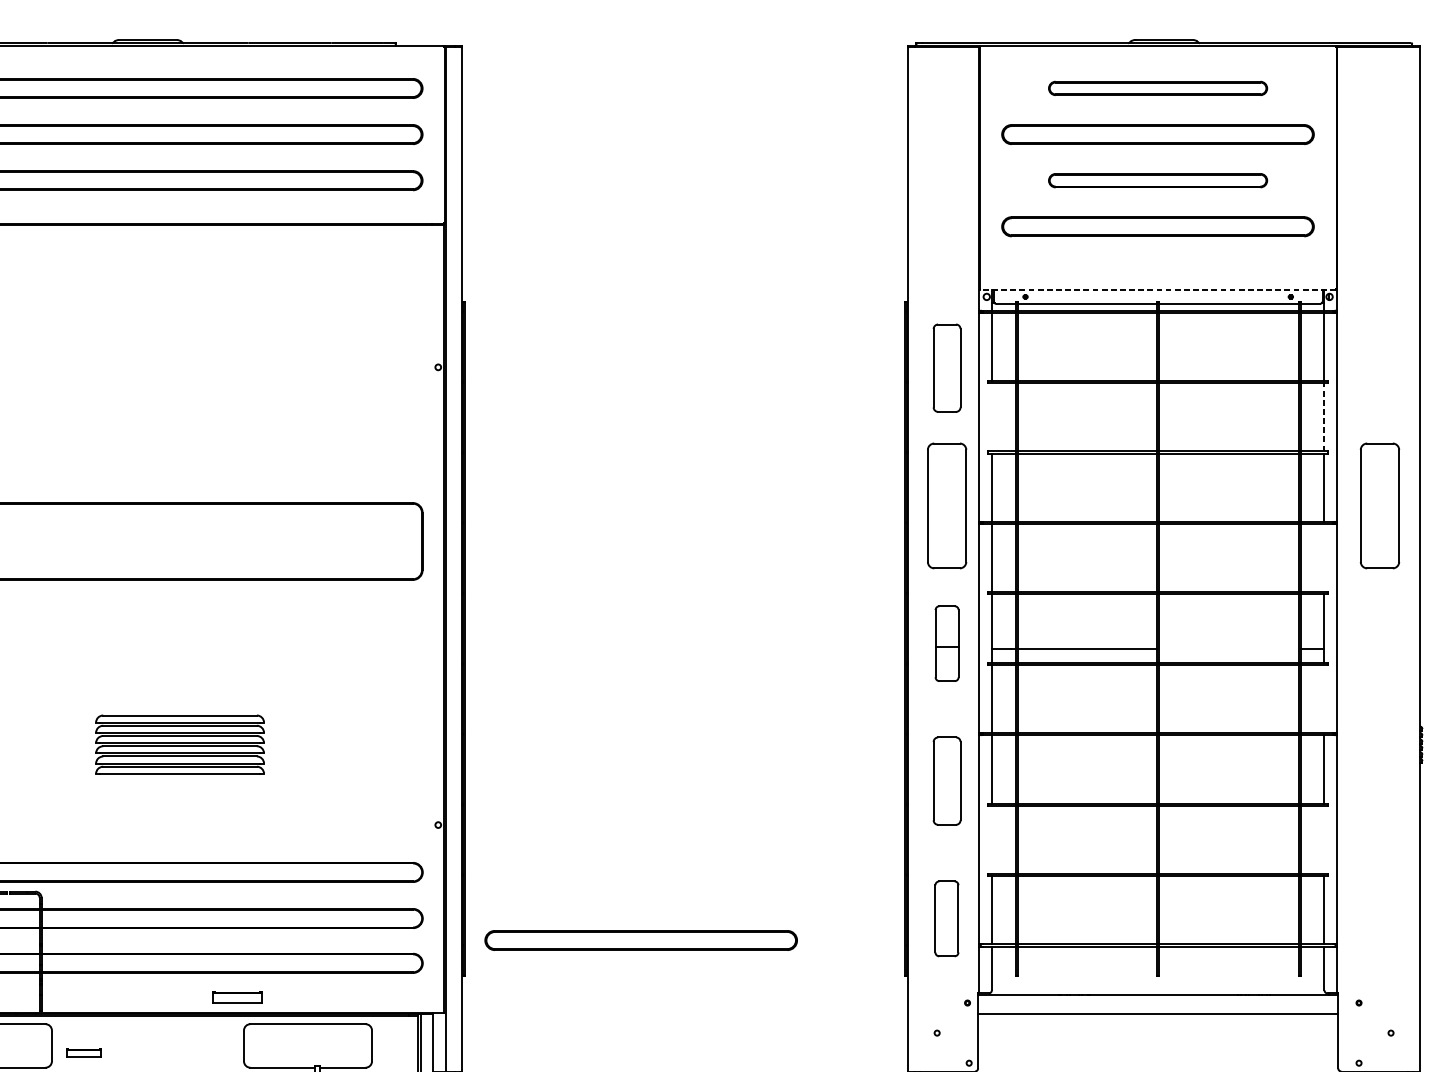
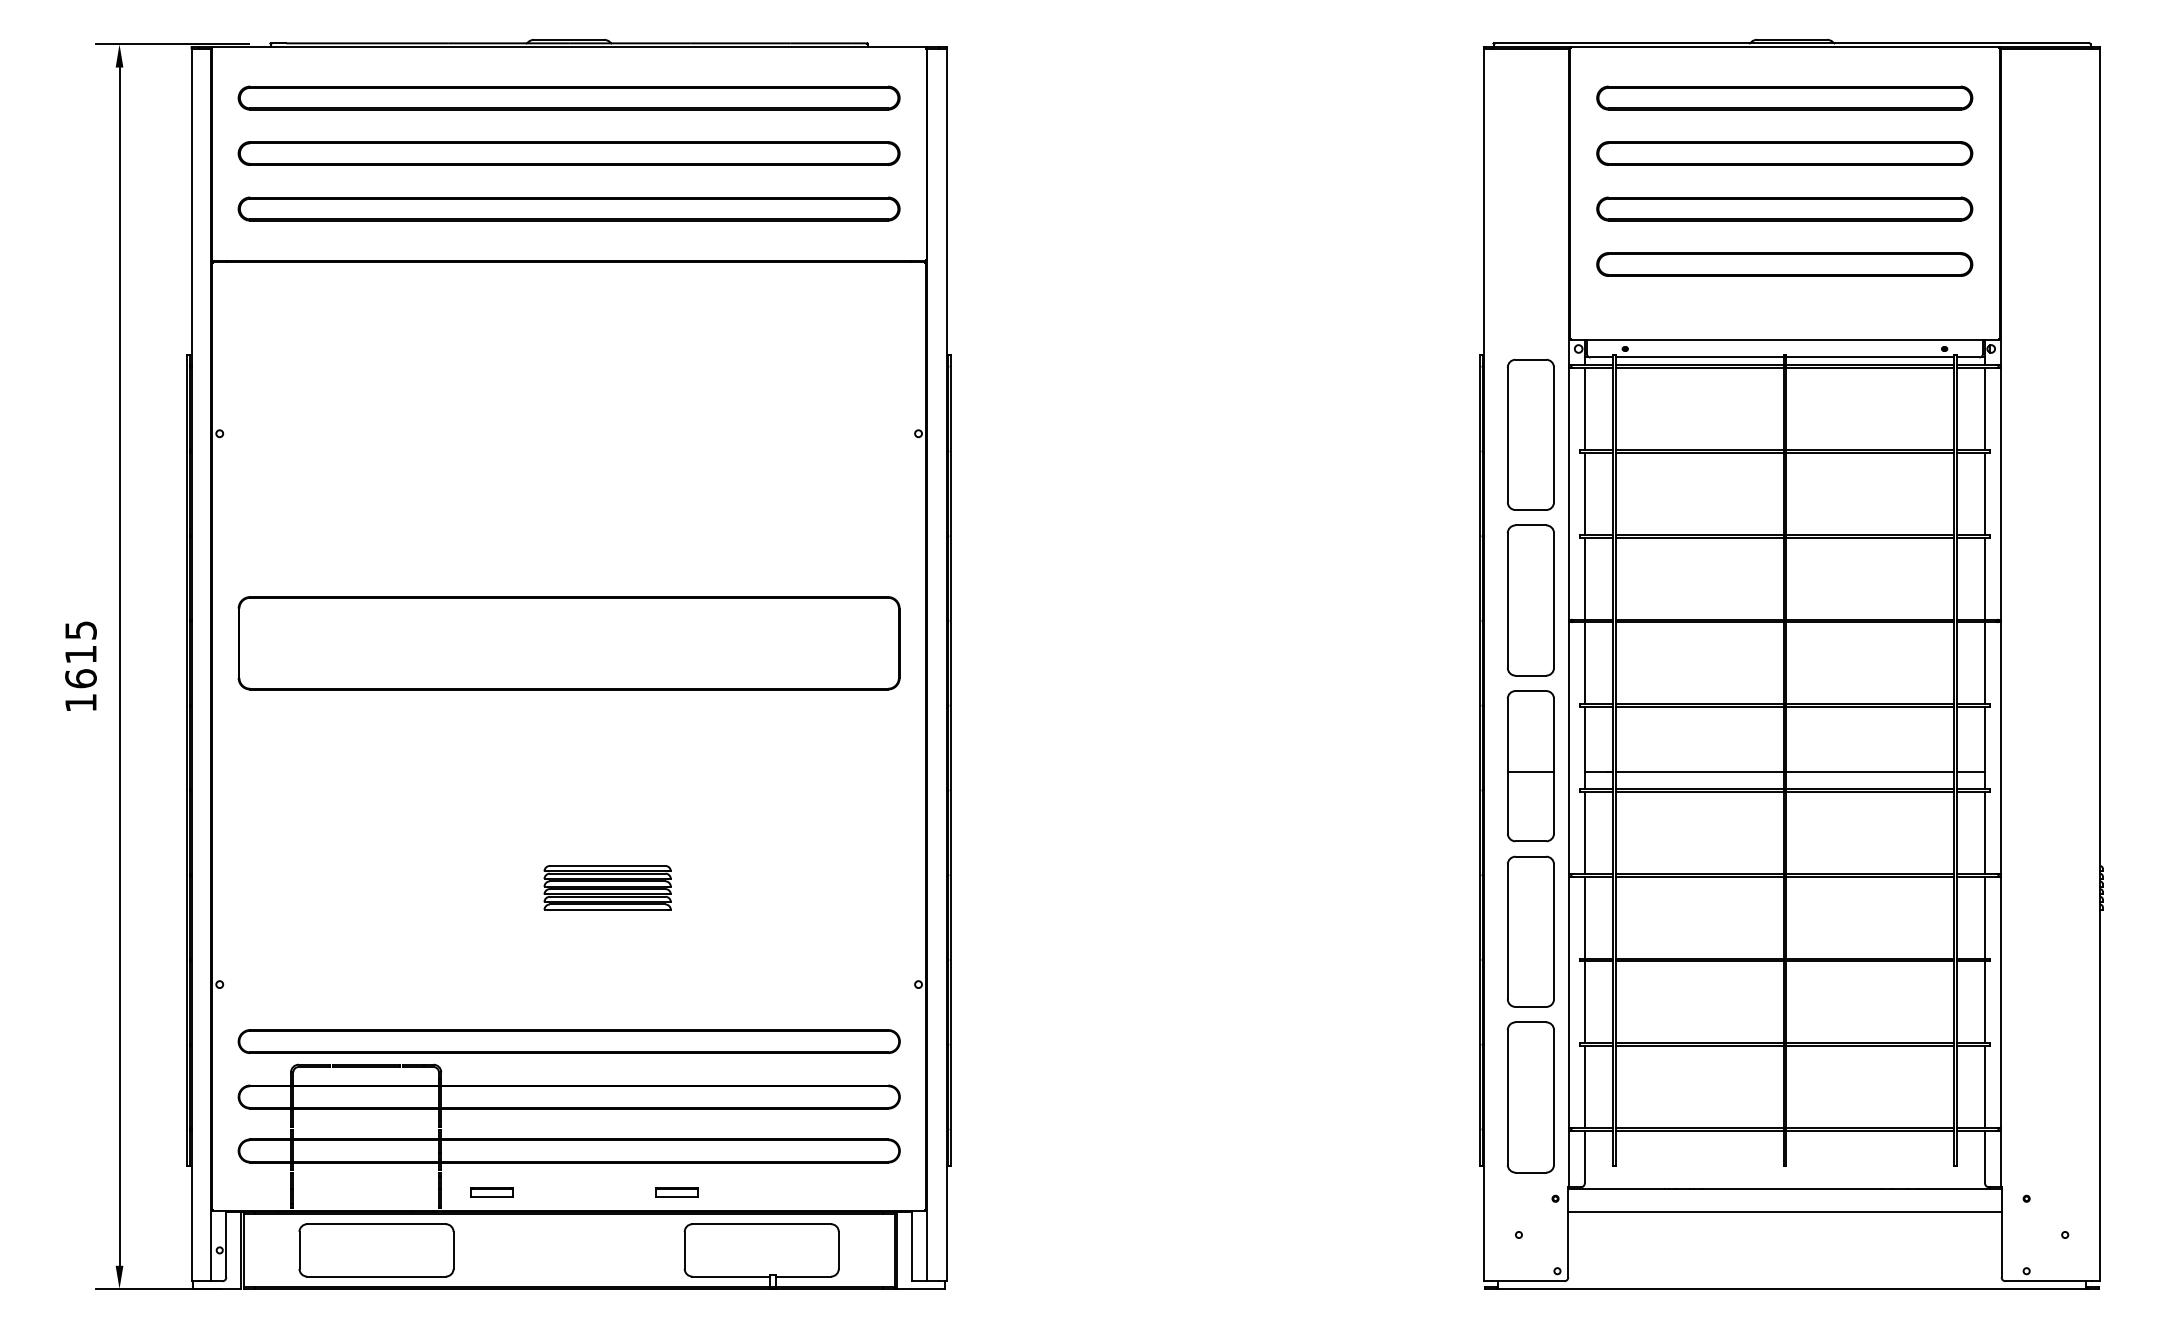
part: (1157, 87) -> (1784, 97), size x1.43
part: (1157, 180) -> (1784, 208), size x1.43
line: (1157, 289) -> (1784, 340), dashed -> solid
part: (946, 368) -> (1530, 434), size x1.43
line: (991, 417) -> (1584, 493), added
line: (1324, 417) -> (1985, 493), dashed -> solid
part: (1379, 505) -> (2051, 600), removed
line: (1324, 558) -> (1985, 663), added
part: (946, 643) -> (1530, 766), size x1.67
line: (1228, 648) -> (1869, 772), added
line: (1324, 698) -> (1985, 832), added
part: (179, 744) -> (607, 887), size x0.62
part: (946, 780) -> (1530, 931), size x1.43
line: (991, 839) -> (1584, 1002), added
line: (1324, 839) -> (1985, 1002), added
part: (946, 918) -> (1530, 1097), size x1.67
part: (640, 940) -> (1162, 1123), removed
part: (237, 997) -> (676, 1192), size x0.71
part: (83, 1053) -> (491, 1192), moved

